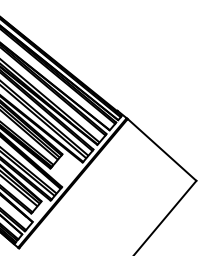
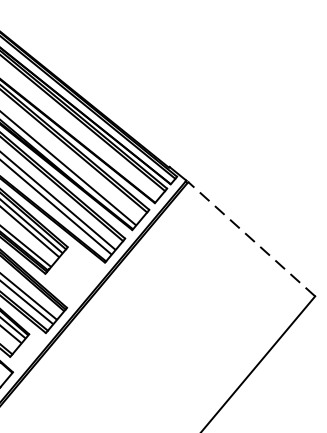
line: (161, 149) -> (250, 238), solid -> dashed

